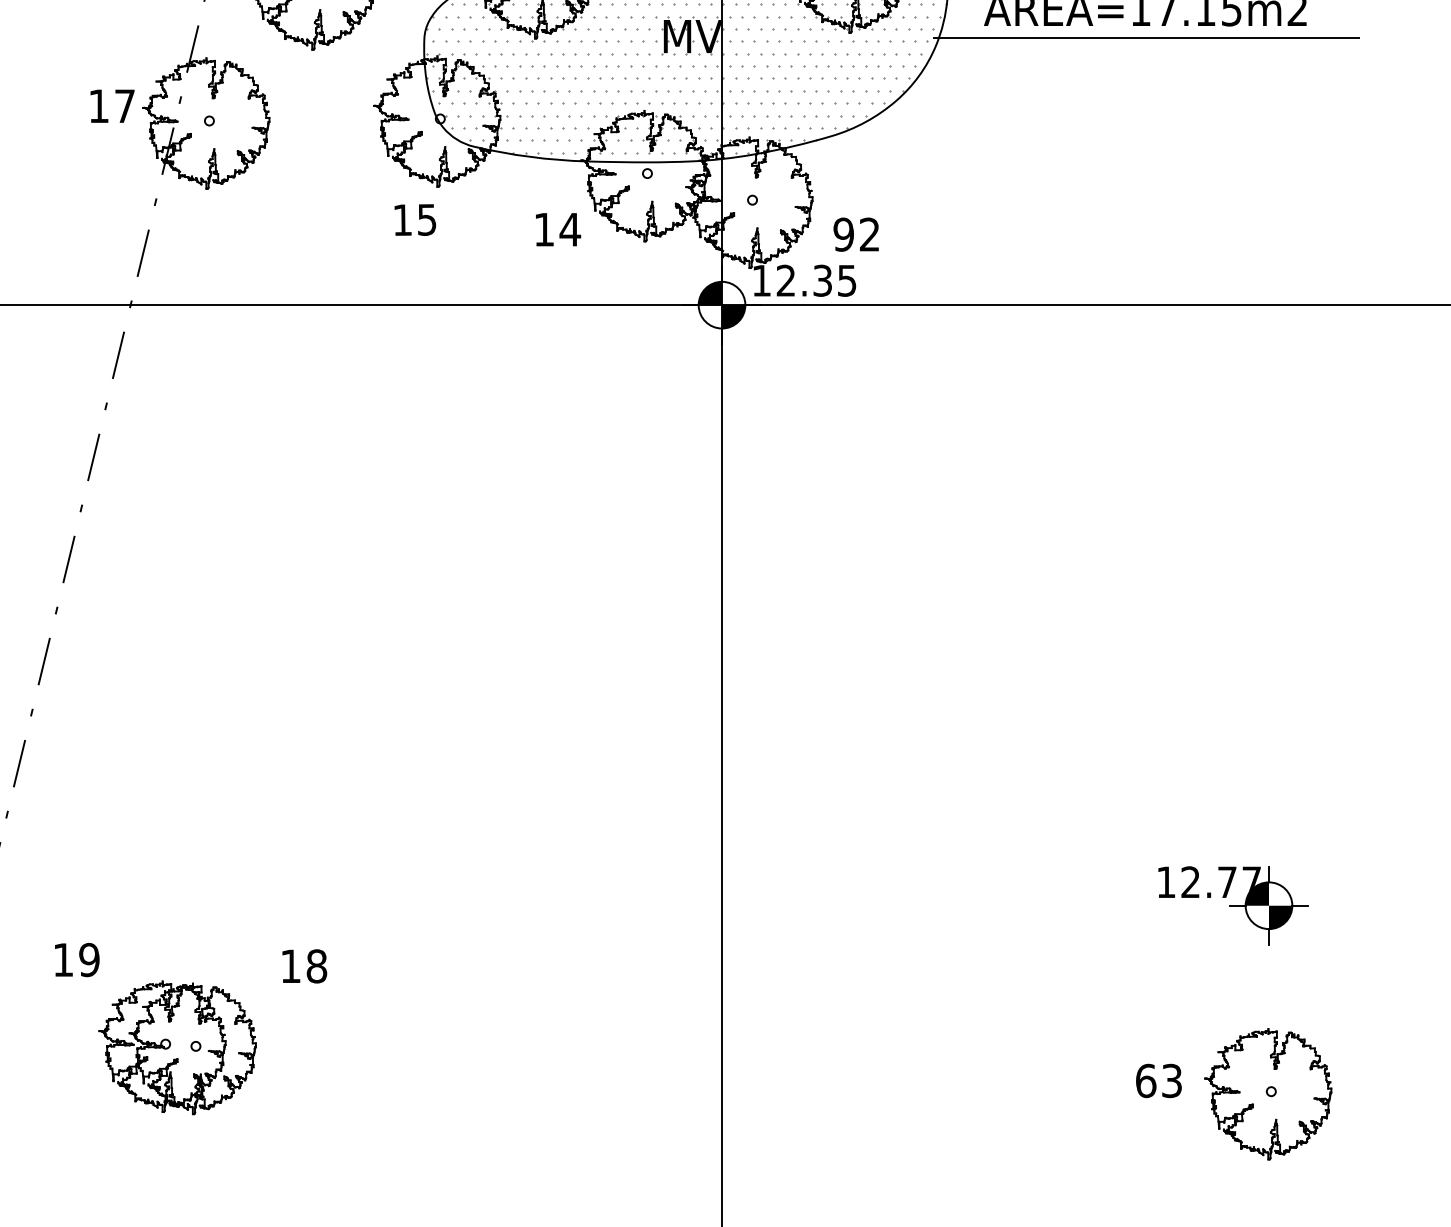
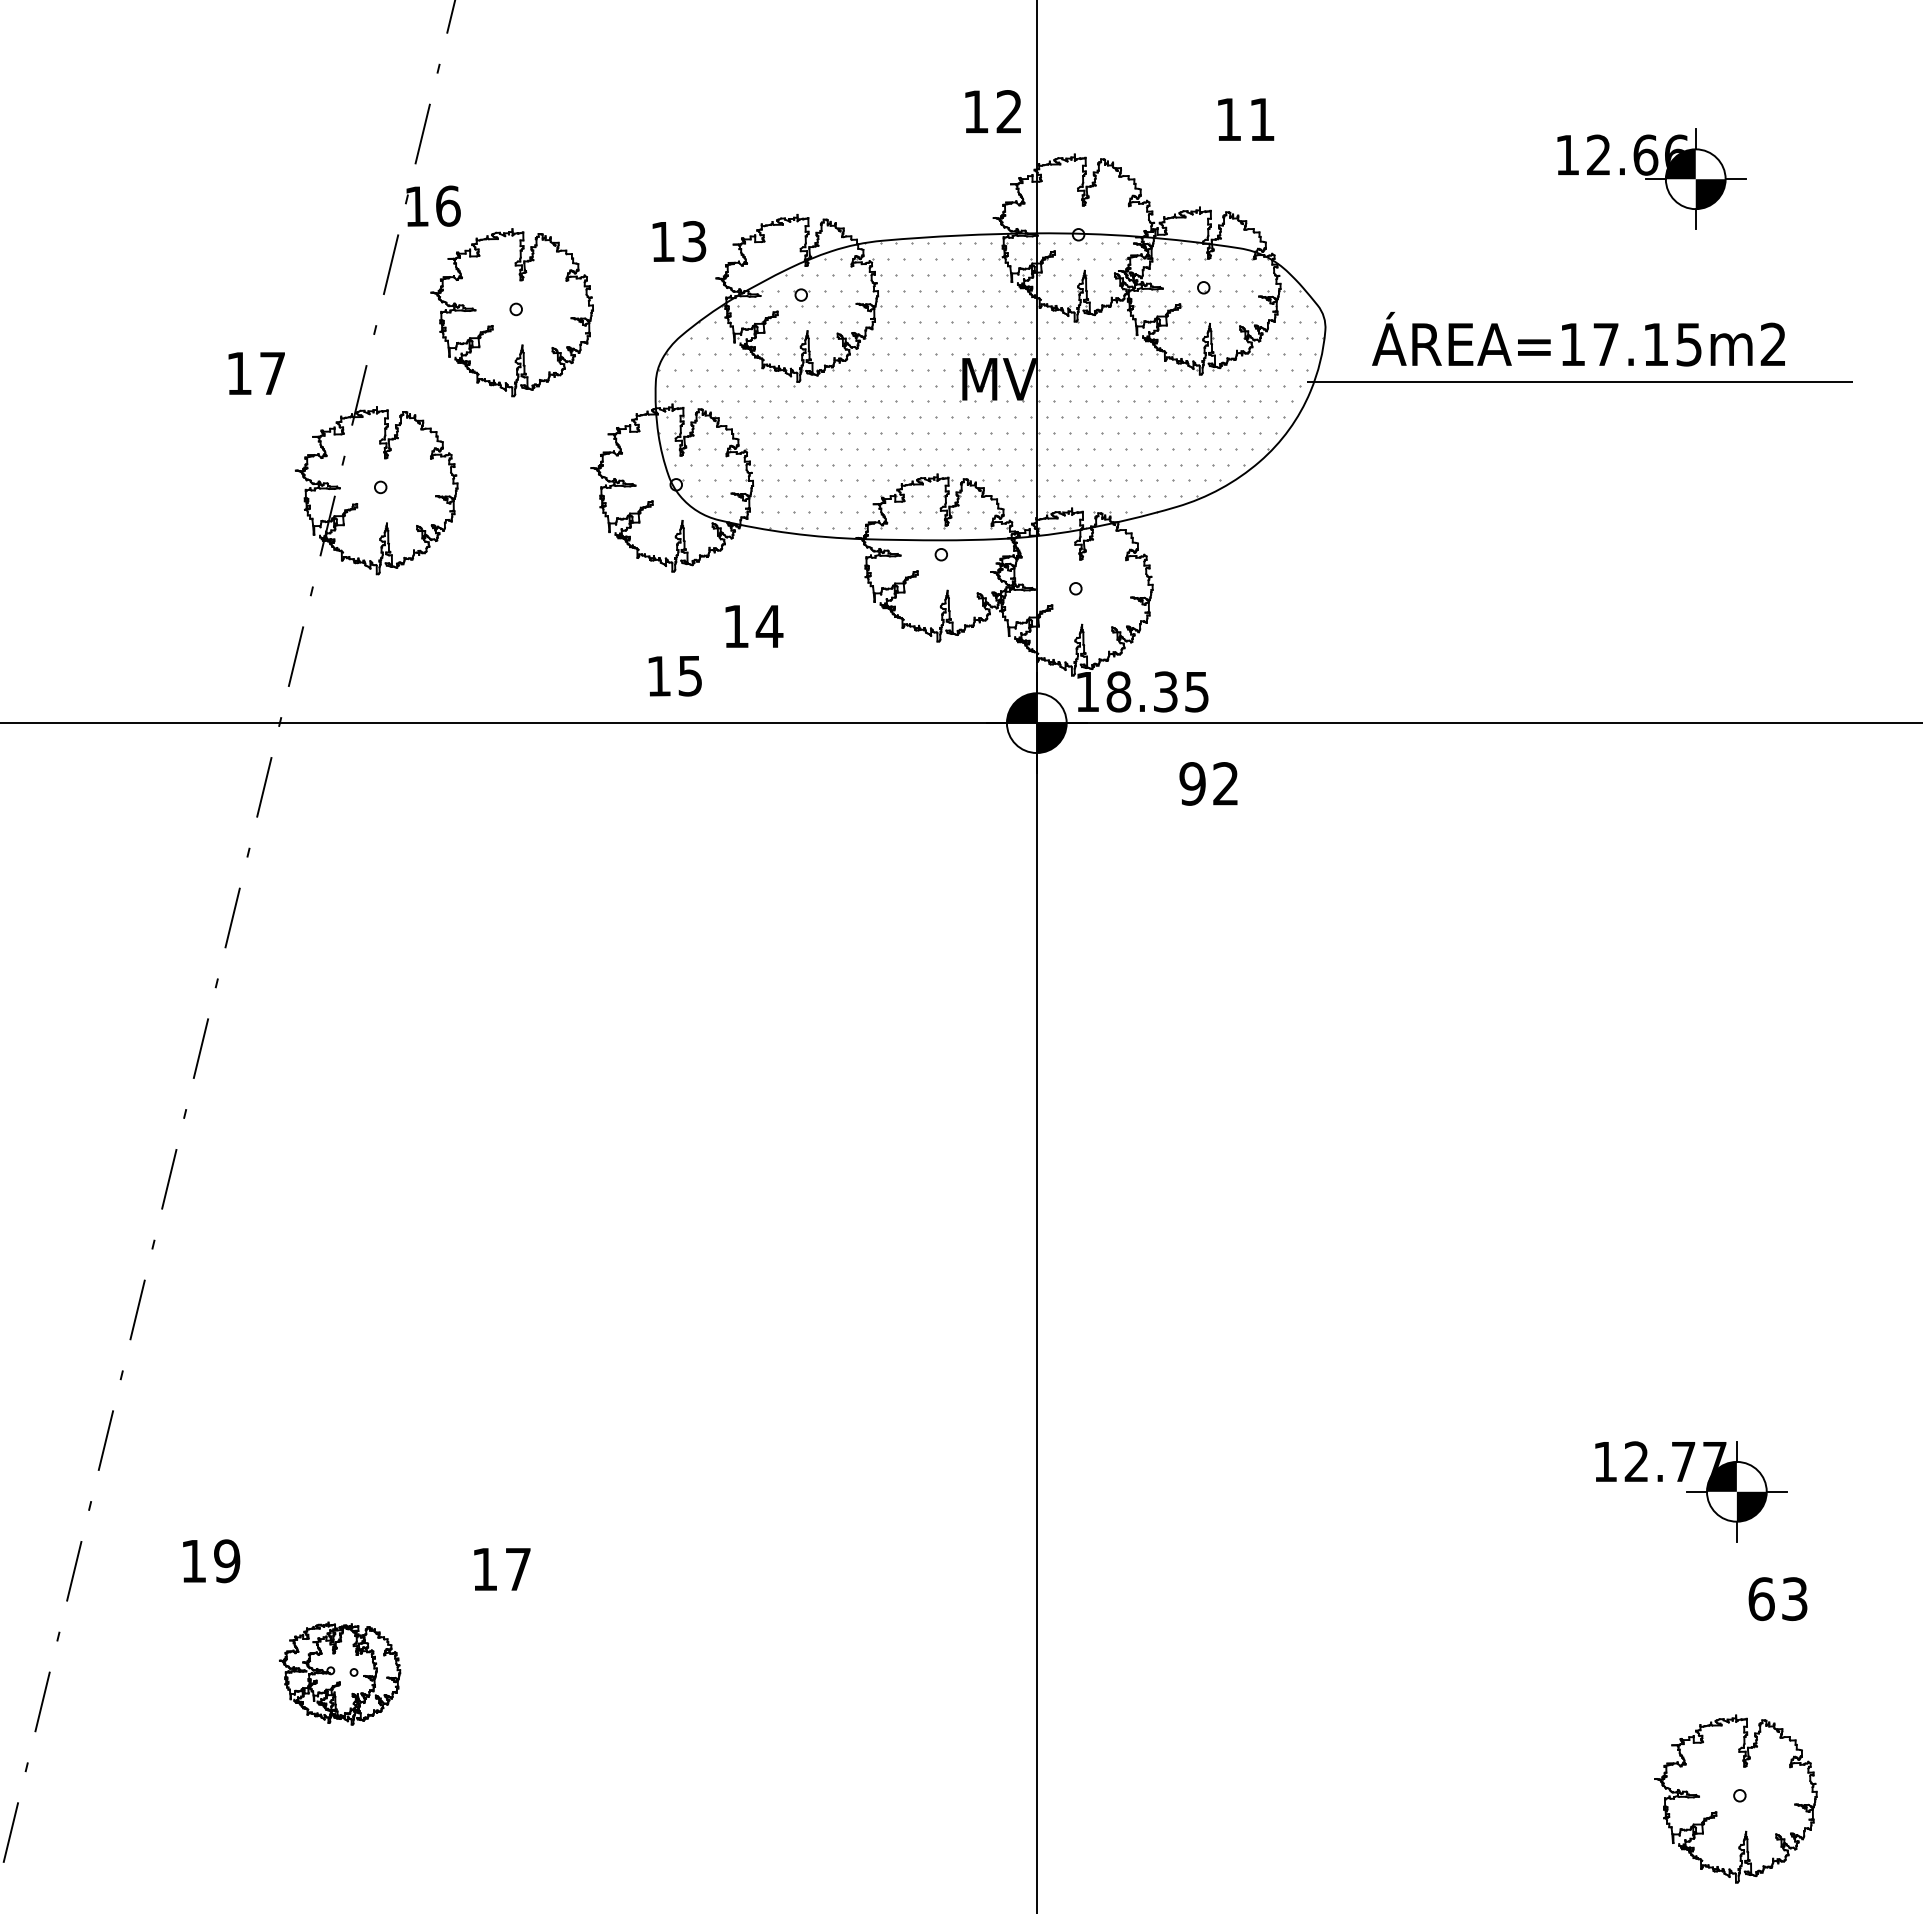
text: (112, 106) -> (256, 373), moved
text: (414, 220) -> (674, 676), moved
text: (558, 229) -> (754, 626), moved
text: (856, 234) -> (1208, 783), moved
text: (785, 280) -> (1118, 691), 12.35 -> 18.35
text: (317, 966) -> (518, 1569), 18 -> 17
part: (177, 1047) -> (339, 1673), size x0.6
text: (1158, 1080) -> (1777, 1598), moved
part: (1267, 1093) -> (1735, 1798), moved

